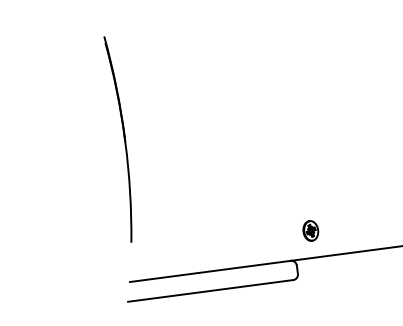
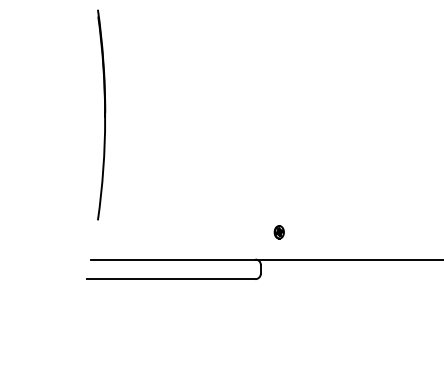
part: (309, 231) -> (278, 232), size x0.62

